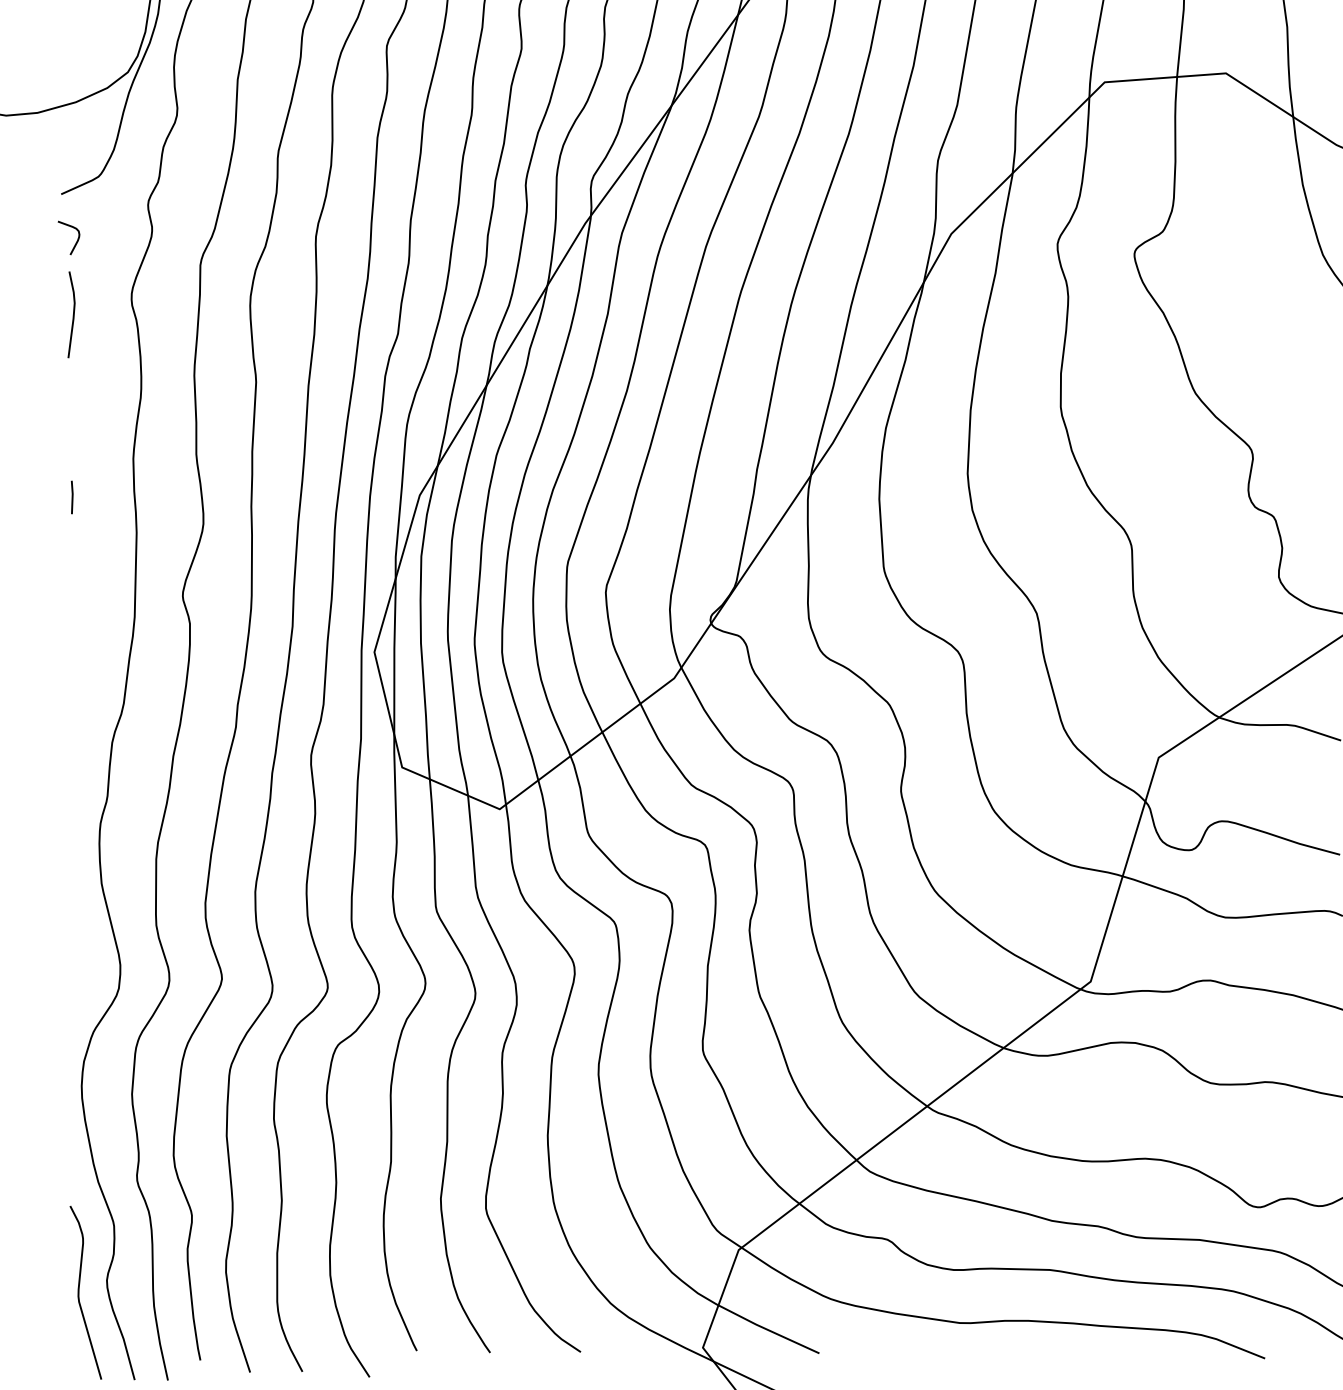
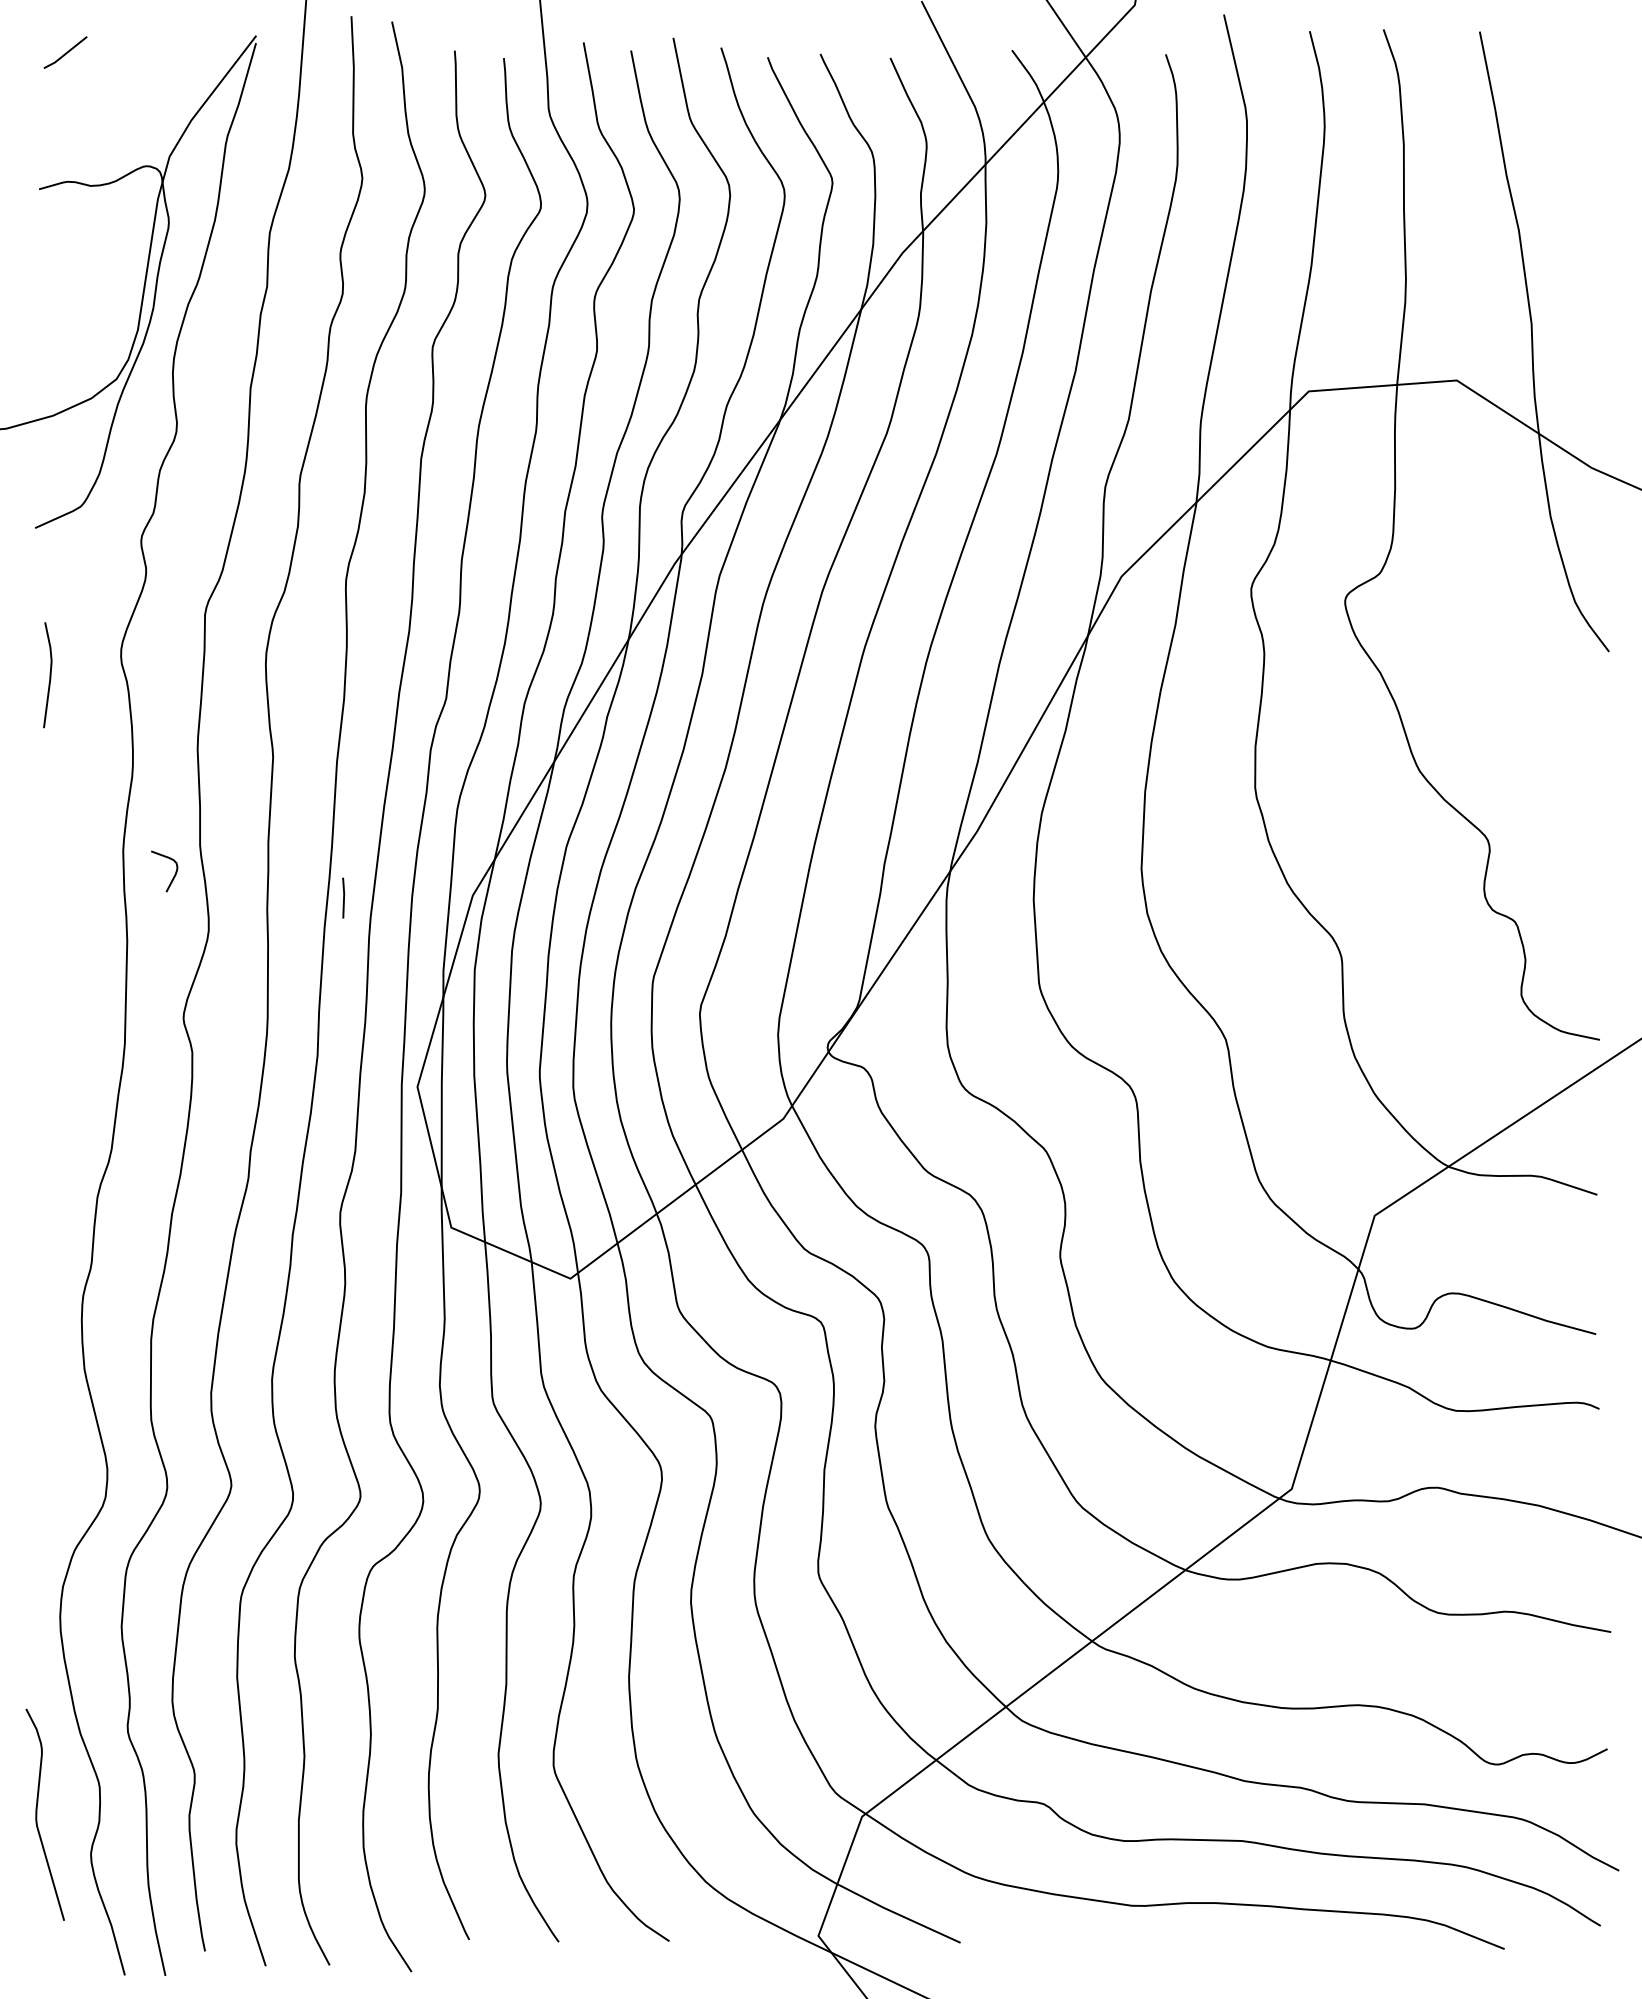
curve: (76, 242) -> (173, 876), moved
line: (72, 496) -> (343, 897), moved
curve: (79, 1292) -> (37, 1814), moved

